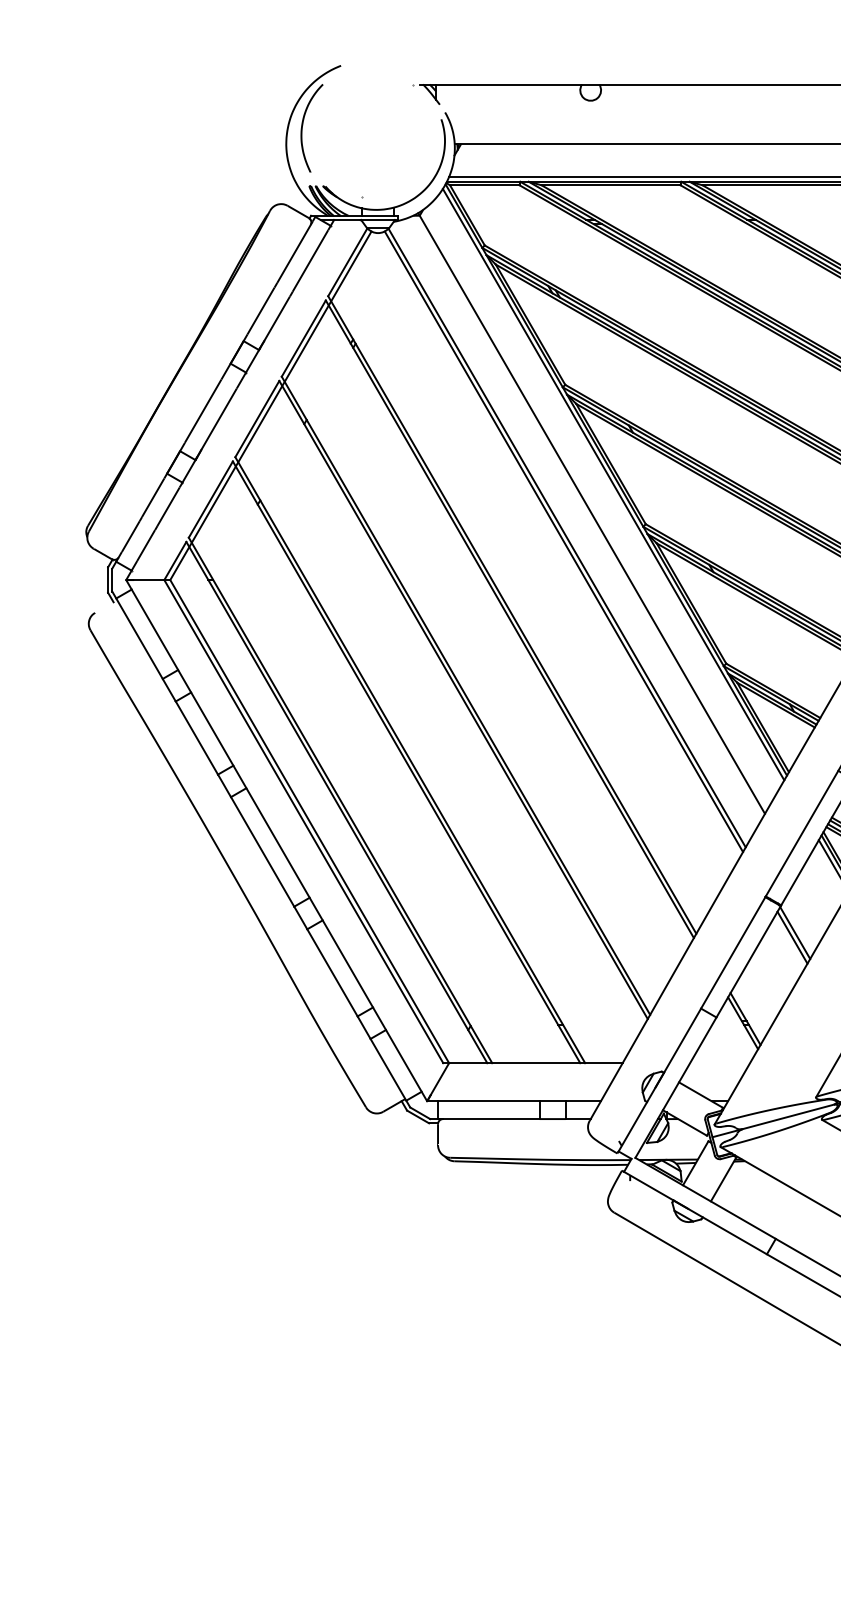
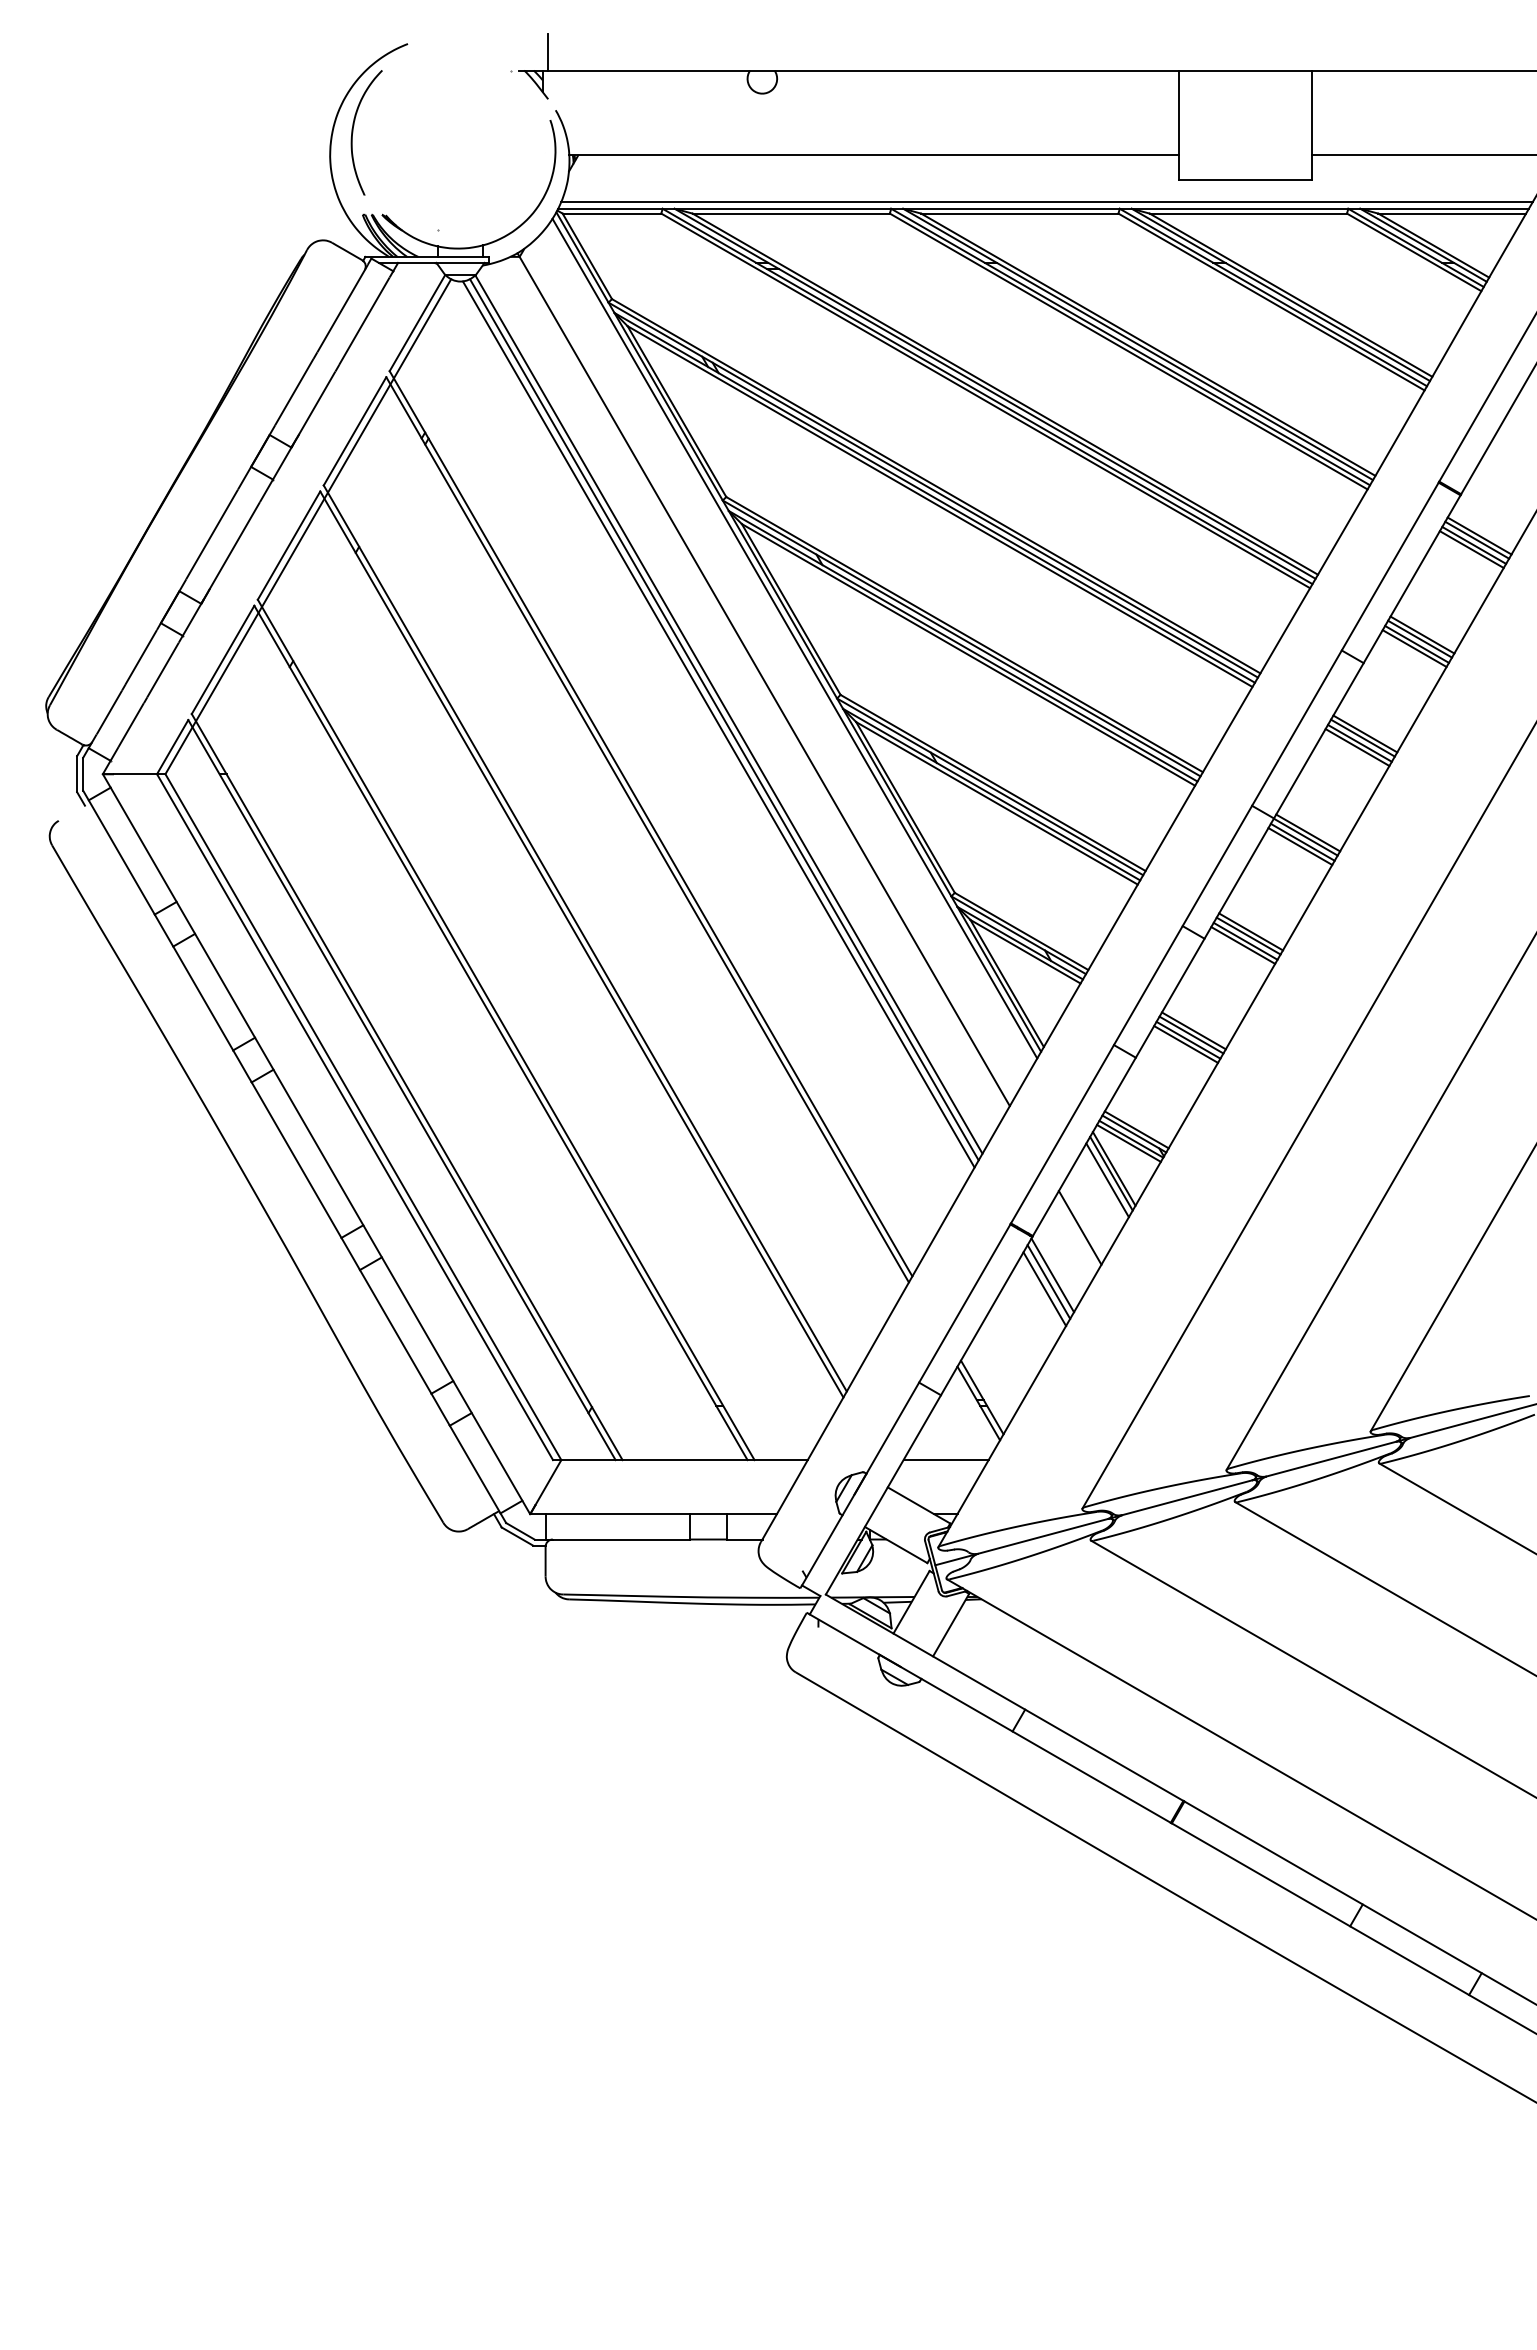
line: (439, 71) -> (547, 52), added
line: (559, 545) -> (718, 724), added
line: (814, 899) -> (1079, 1227), added
line: (789, 943) -> (1044, 1289), added
line: (719, 1063) -> (945, 1460), added

